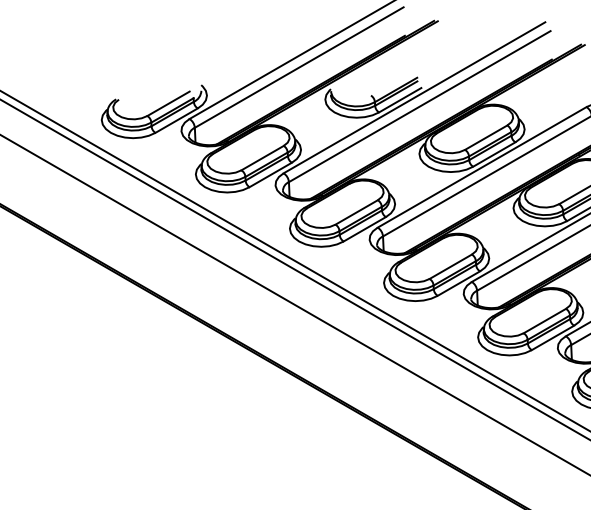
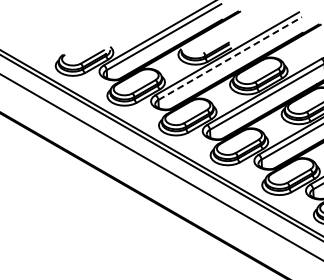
line: (420, 106) -> (230, 58), solid -> dashed

